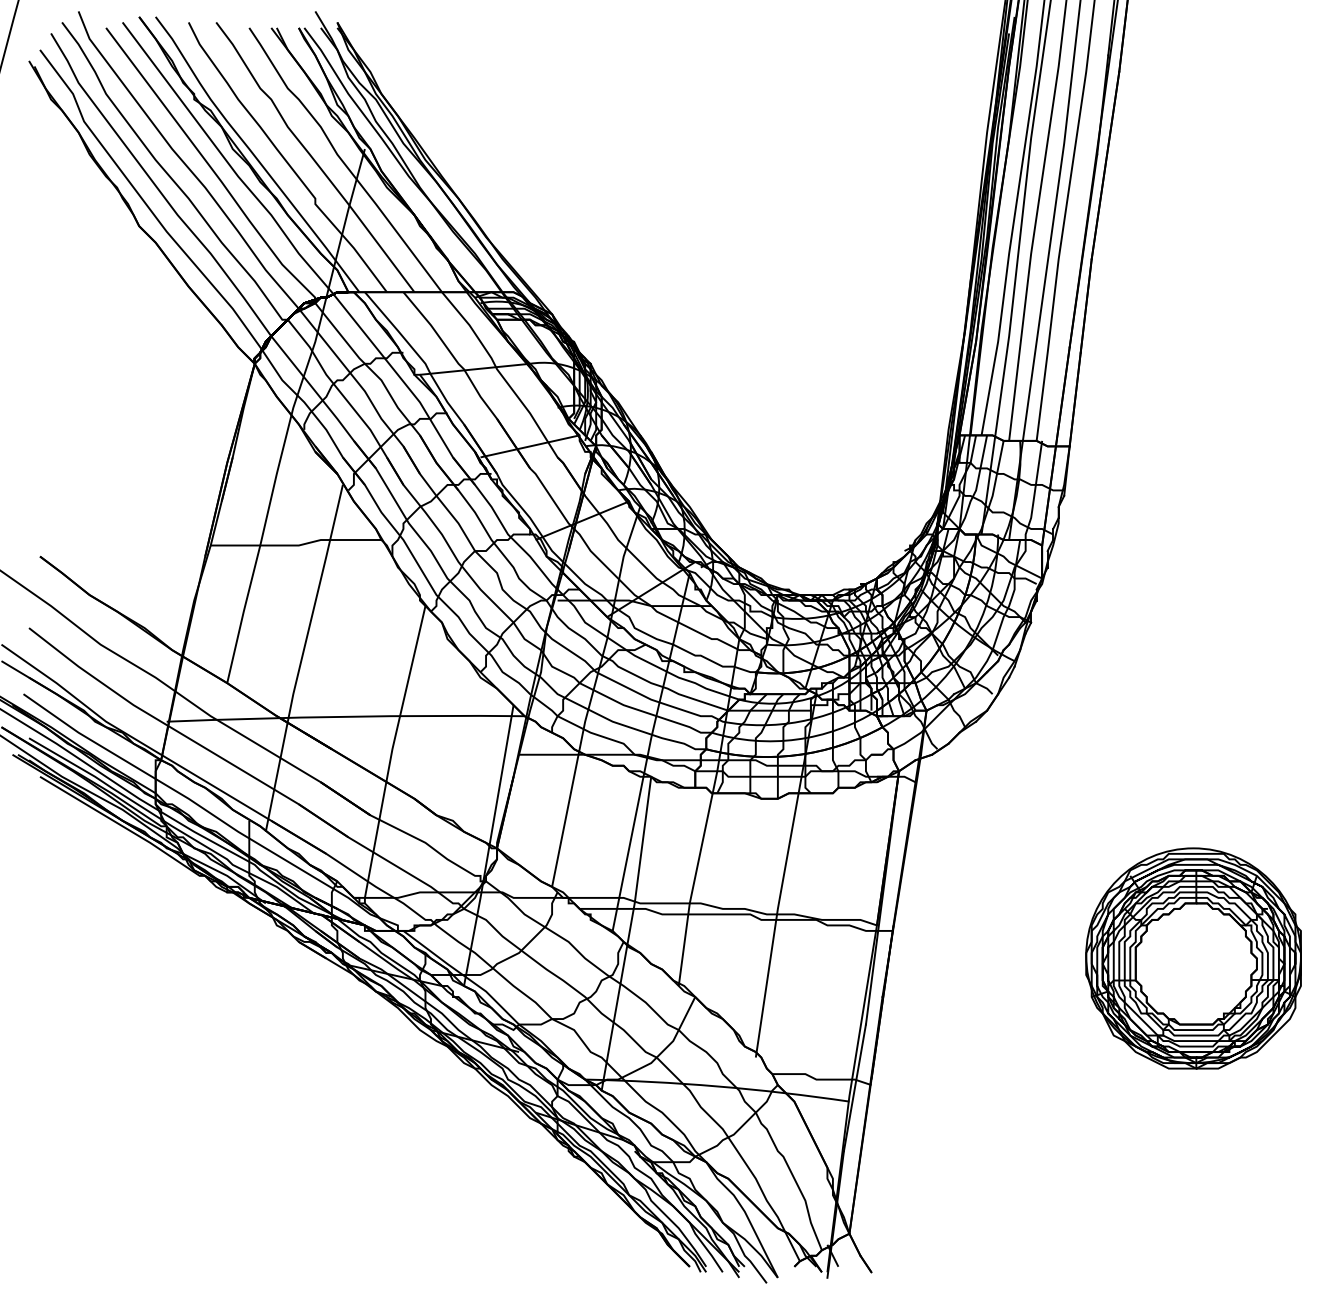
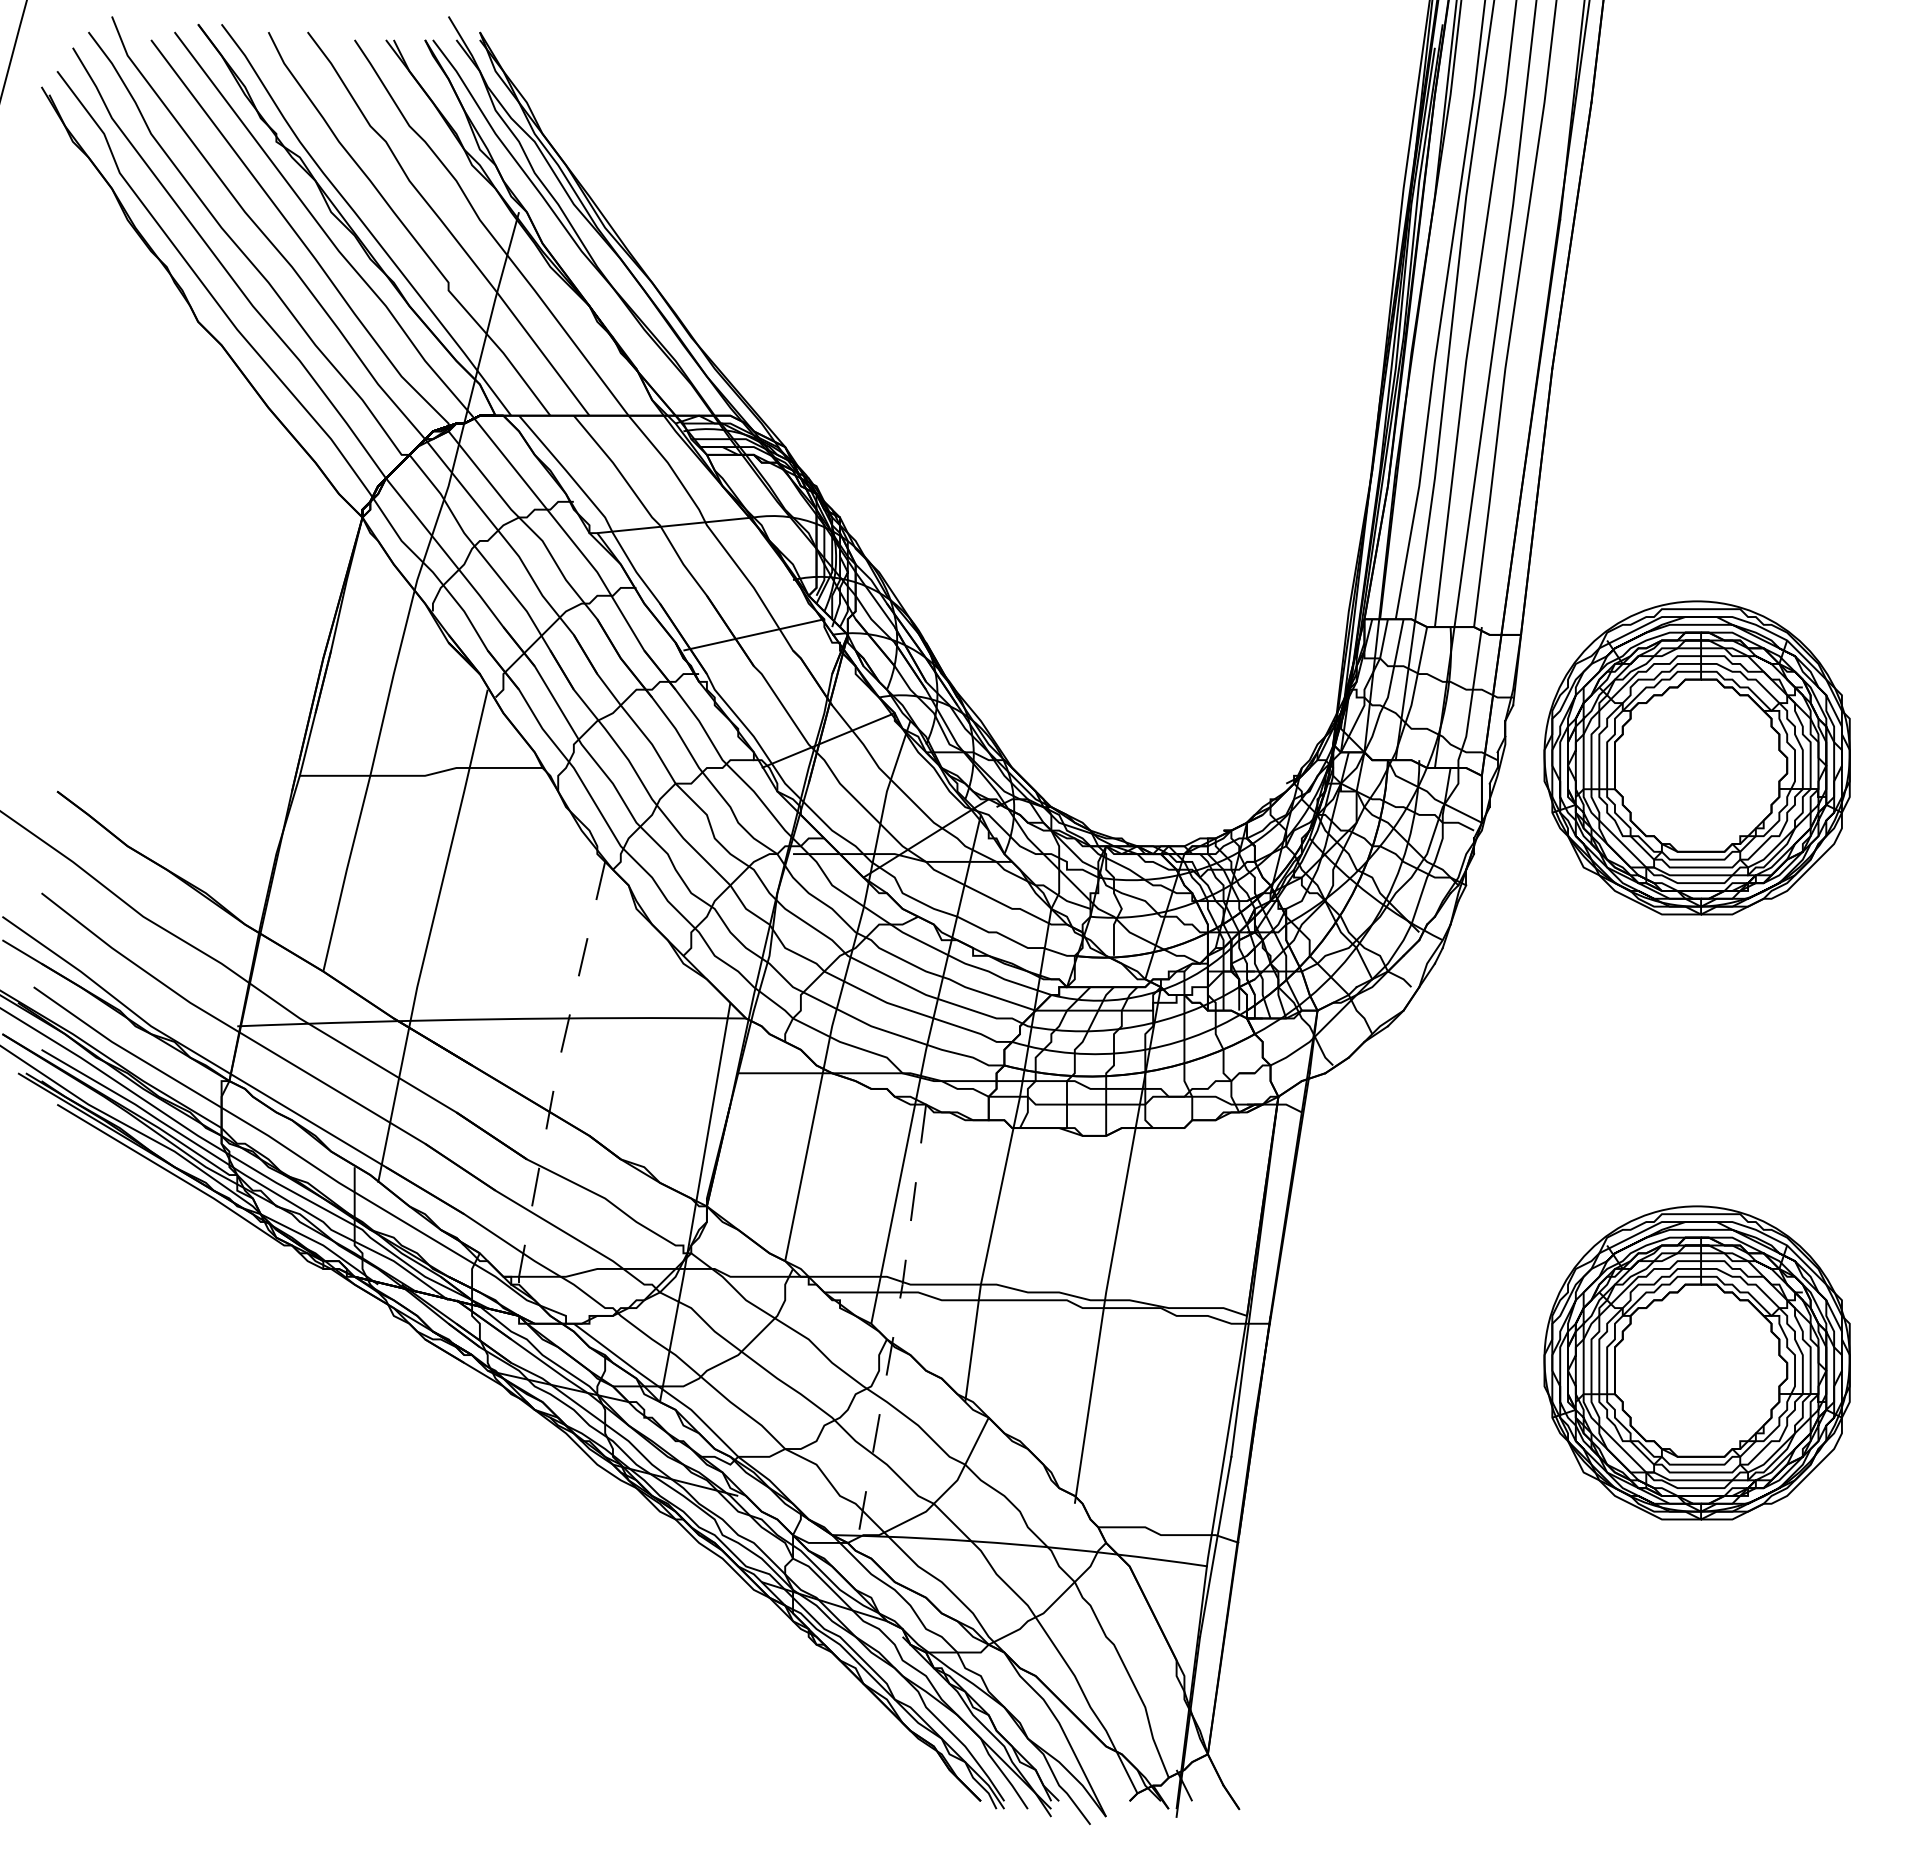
part: (1193, 532) -> (1696, 757), added
line: (391, 754) -> (556, 1072), solid -> dashed
line: (628, 933) -> (894, 1327), solid -> dashed

